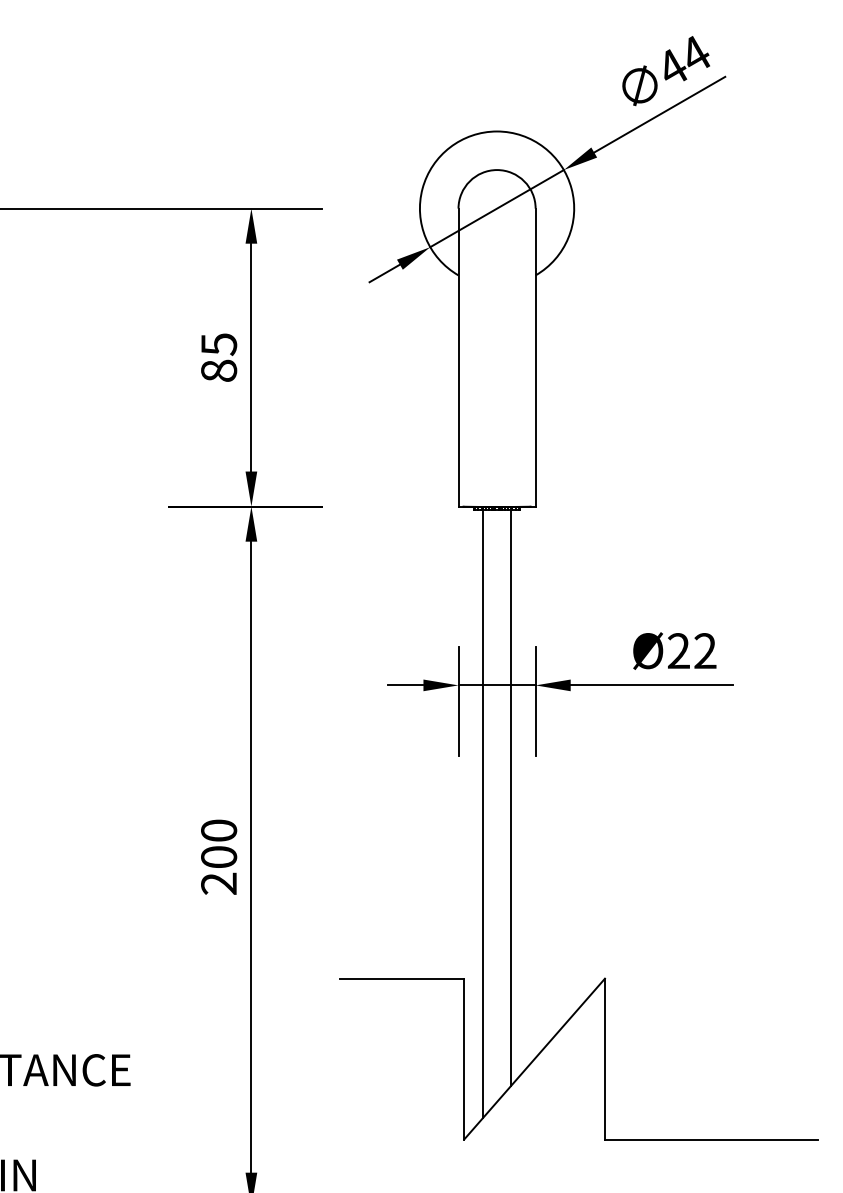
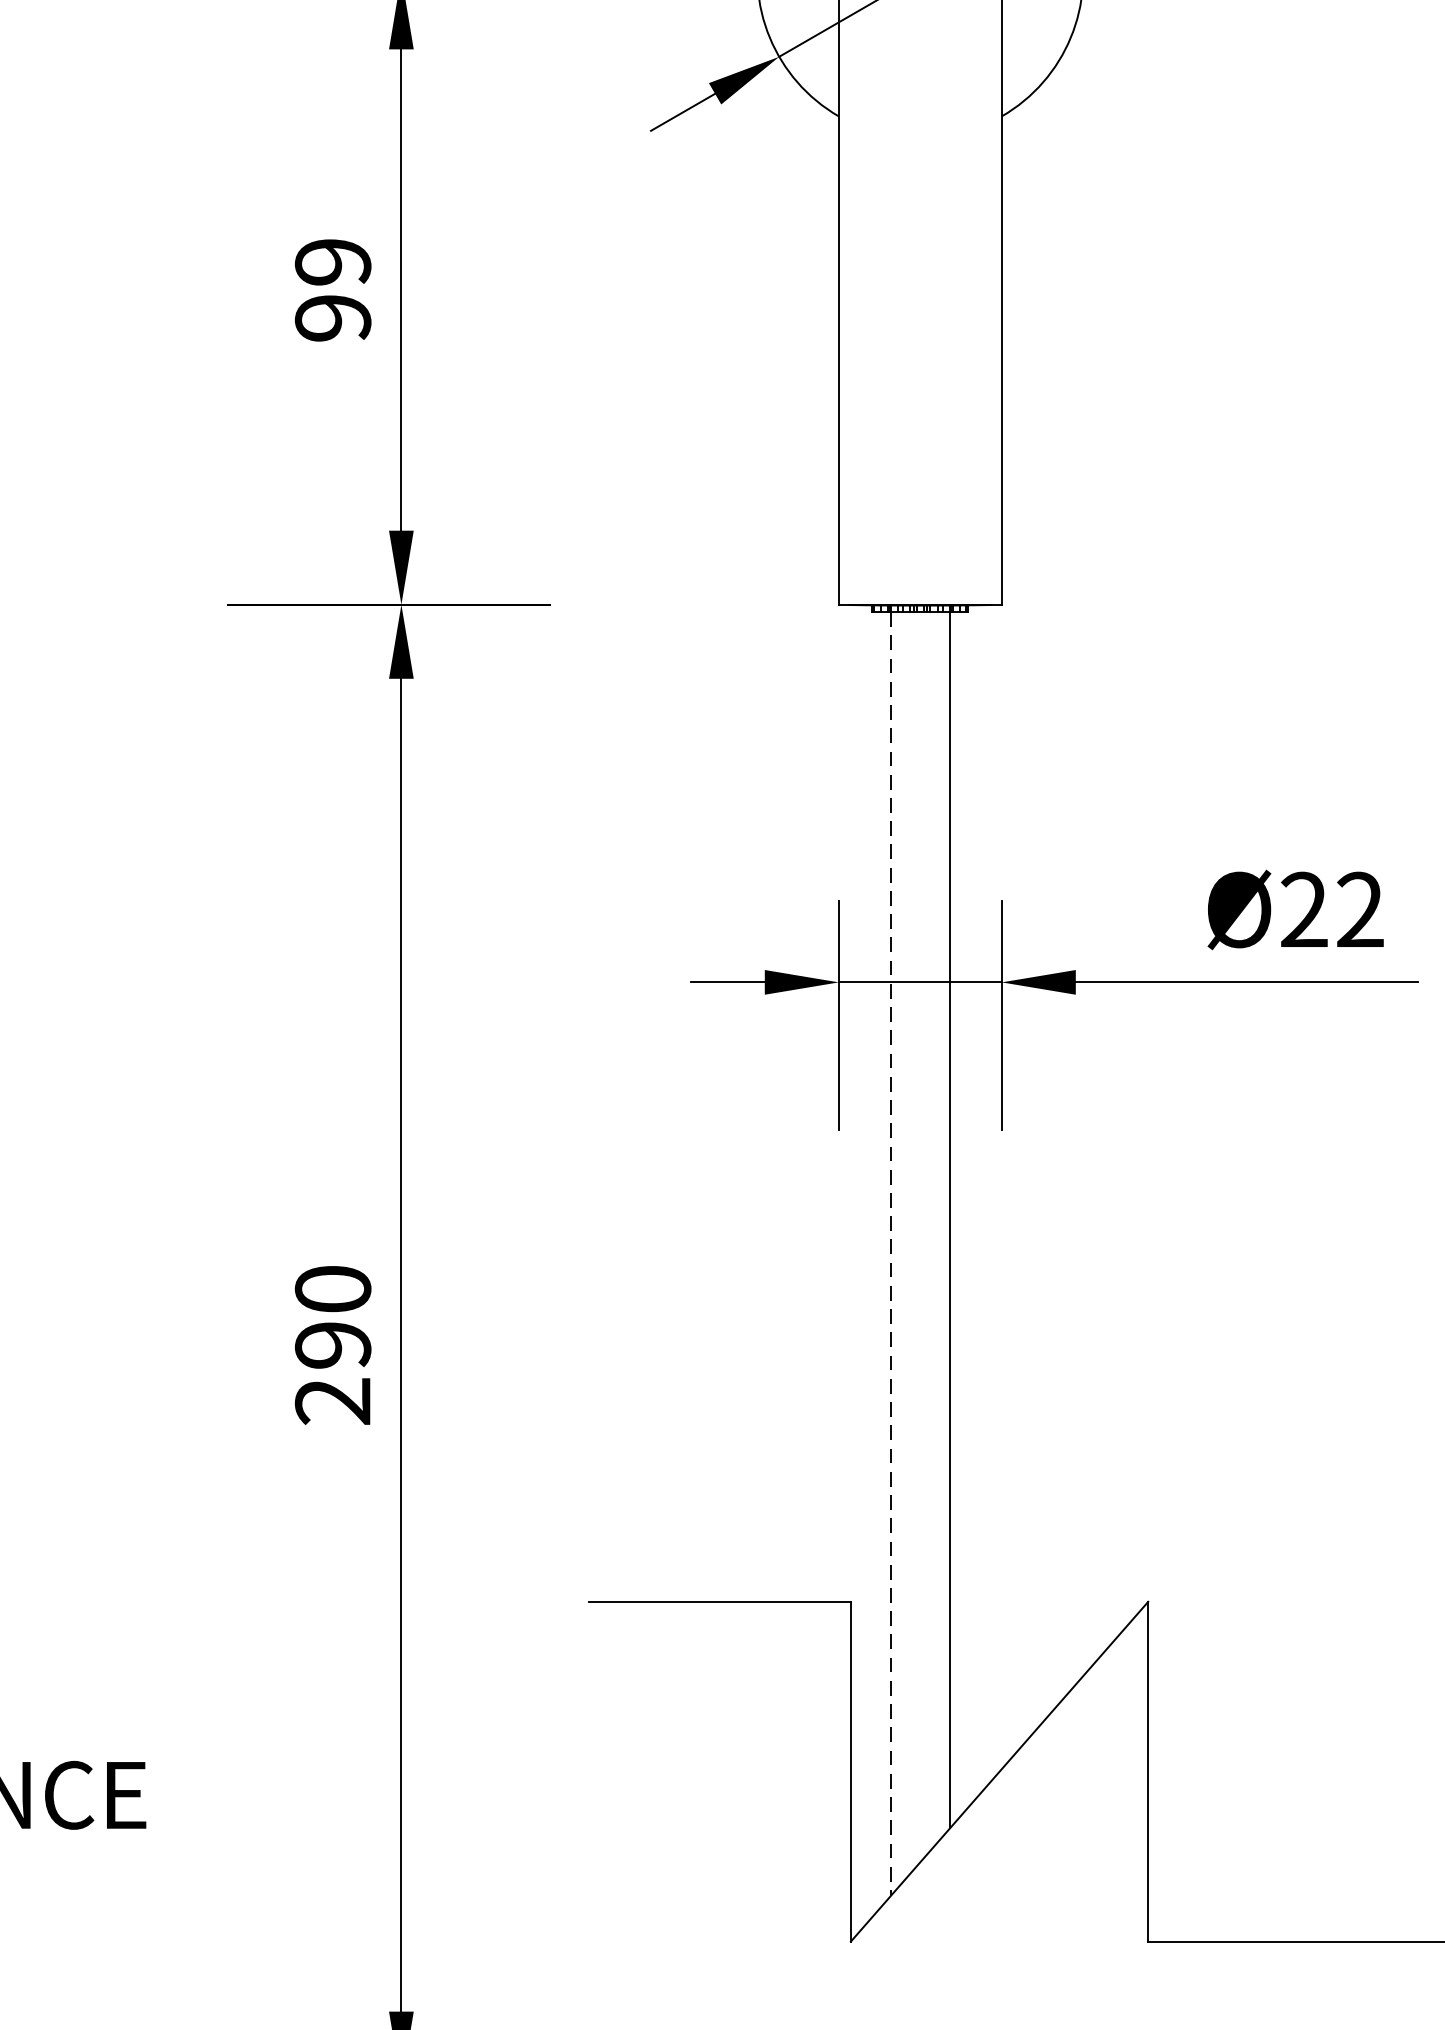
text: (219, 357) -> (334, 289), 85 -> 99
line: (483, 814) -> (891, 1255), solid -> dashed
text: (219, 857) -> (334, 1345), 200 -> 290

